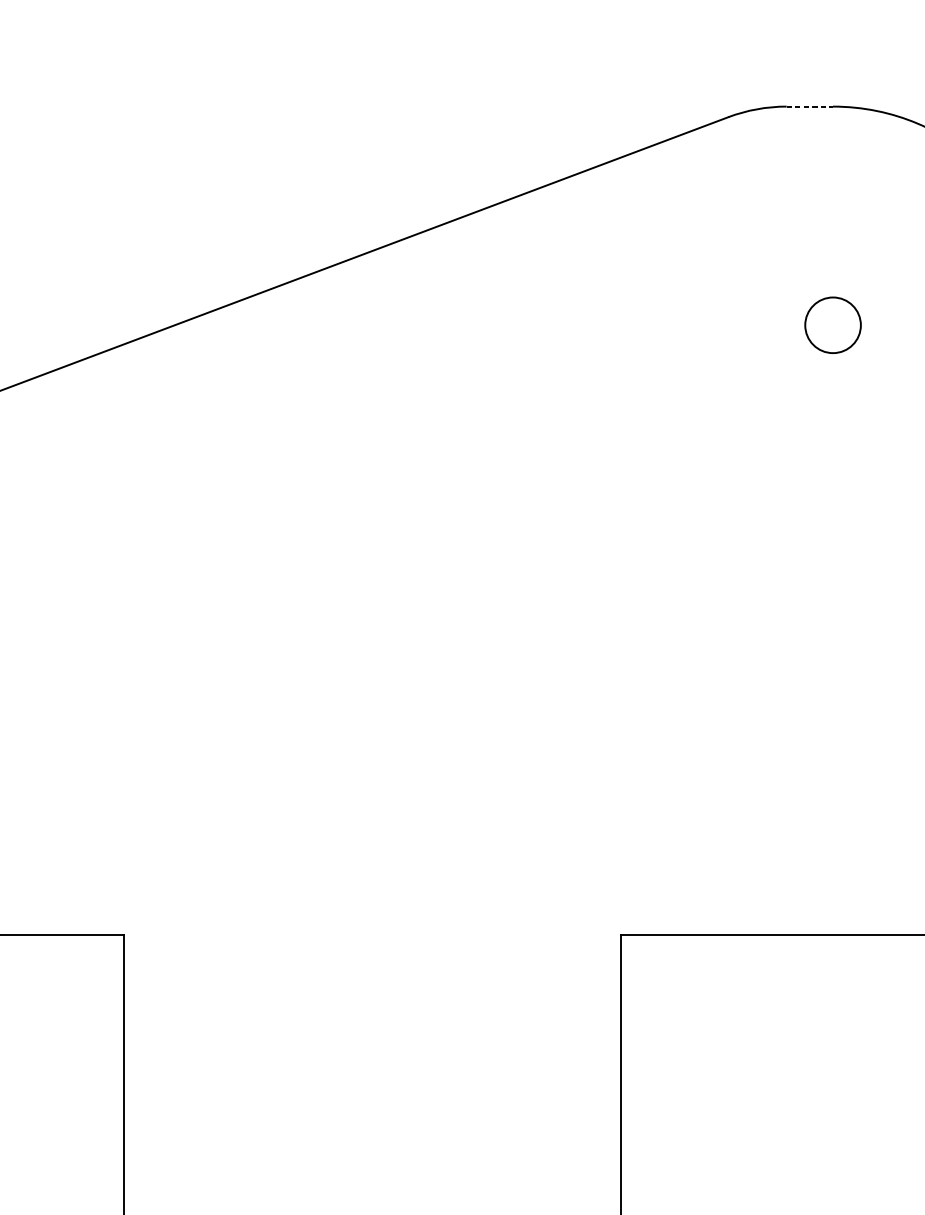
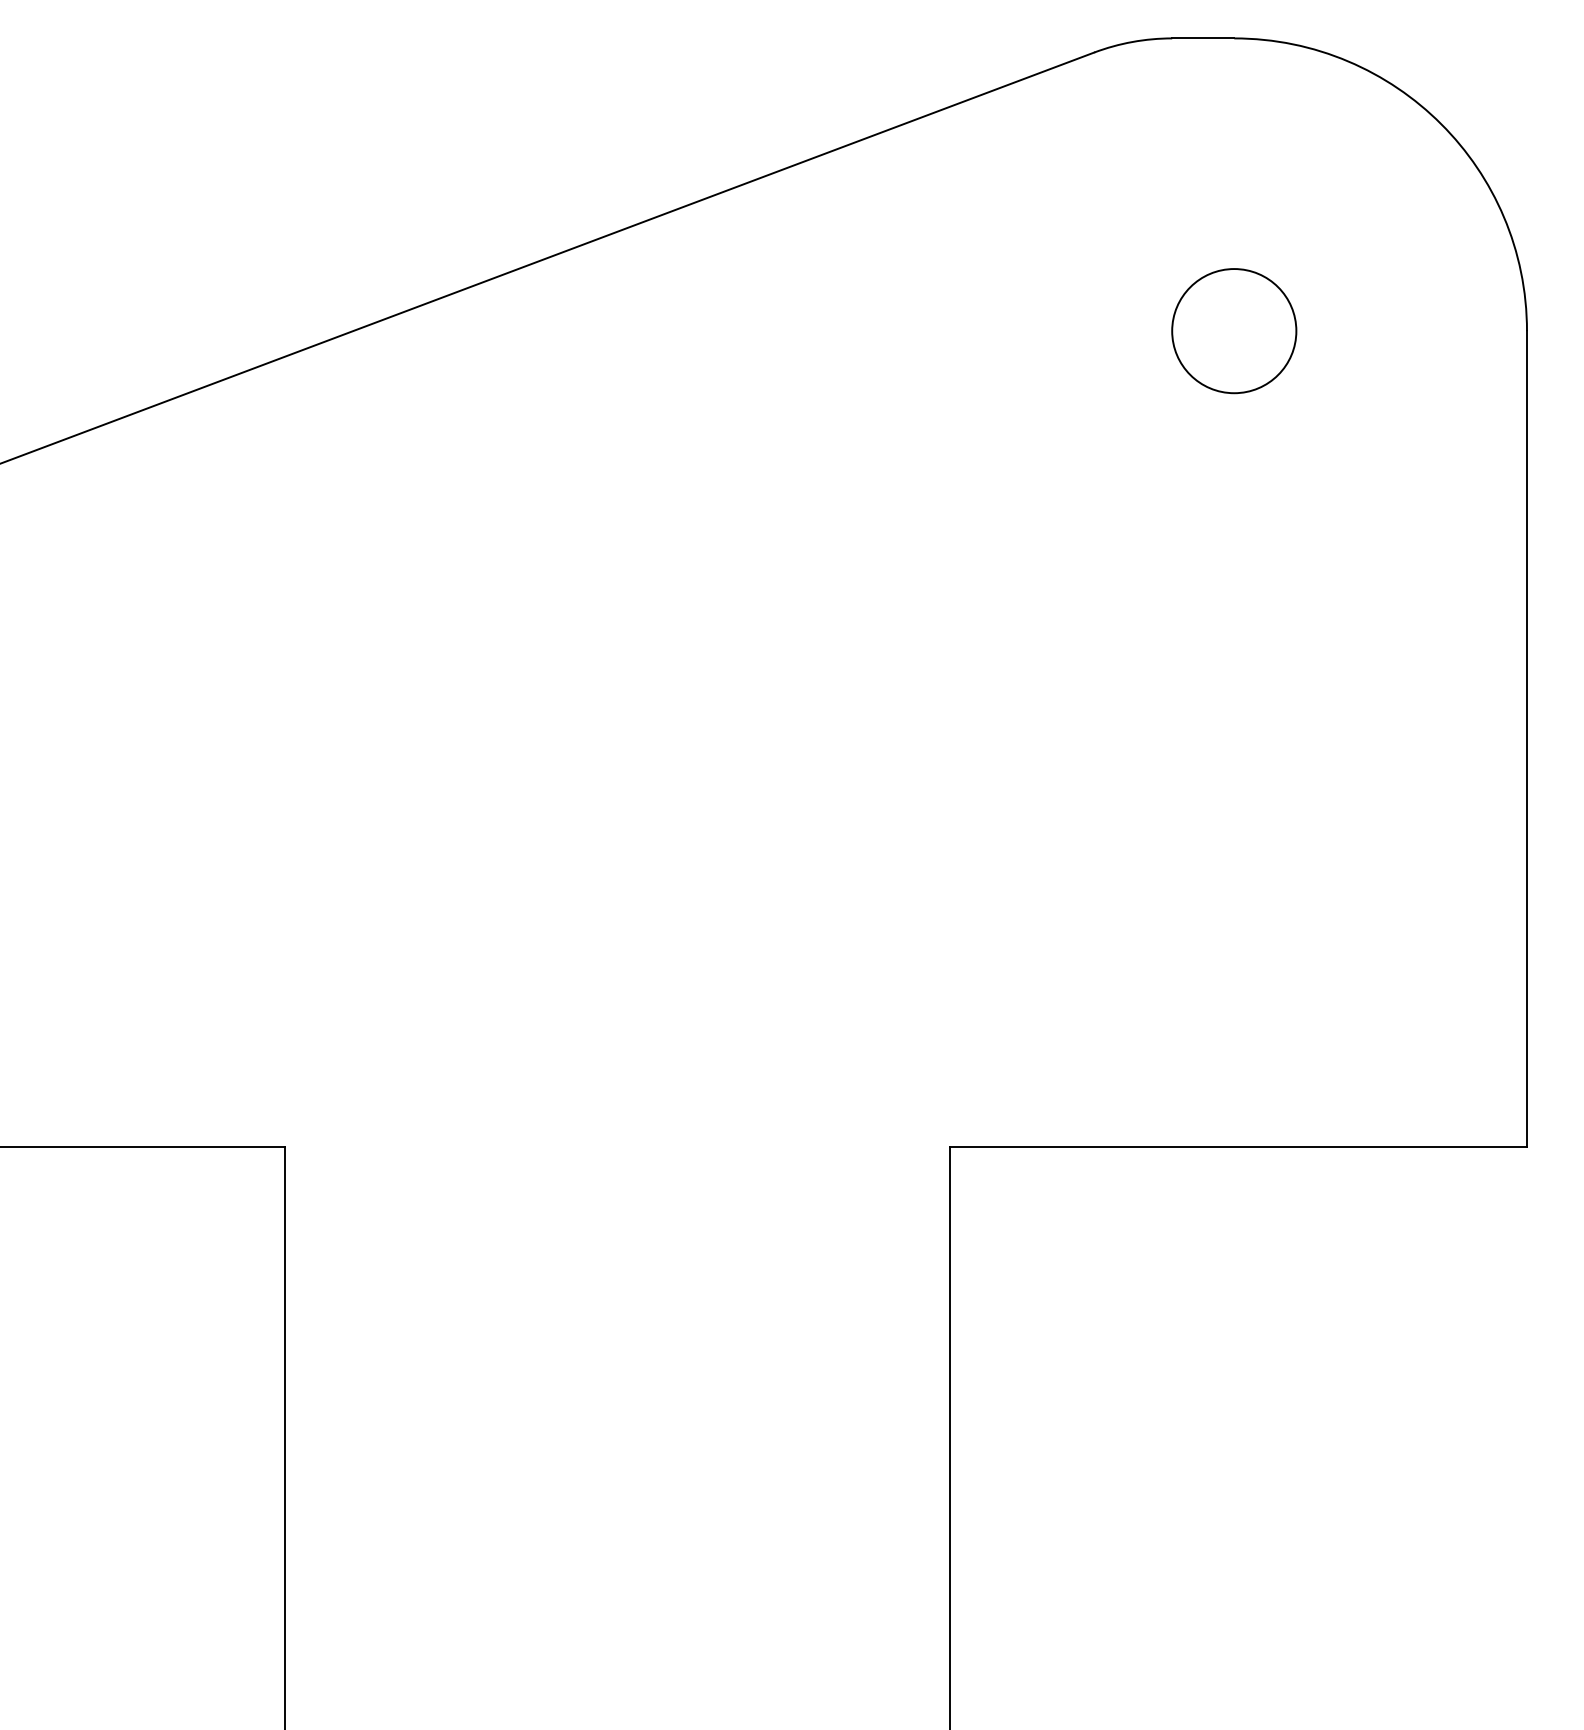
line: (810, 106) -> (1203, 38), dashed -> solid
circle: (833, 325) -> (1234, 331), size x1.67

